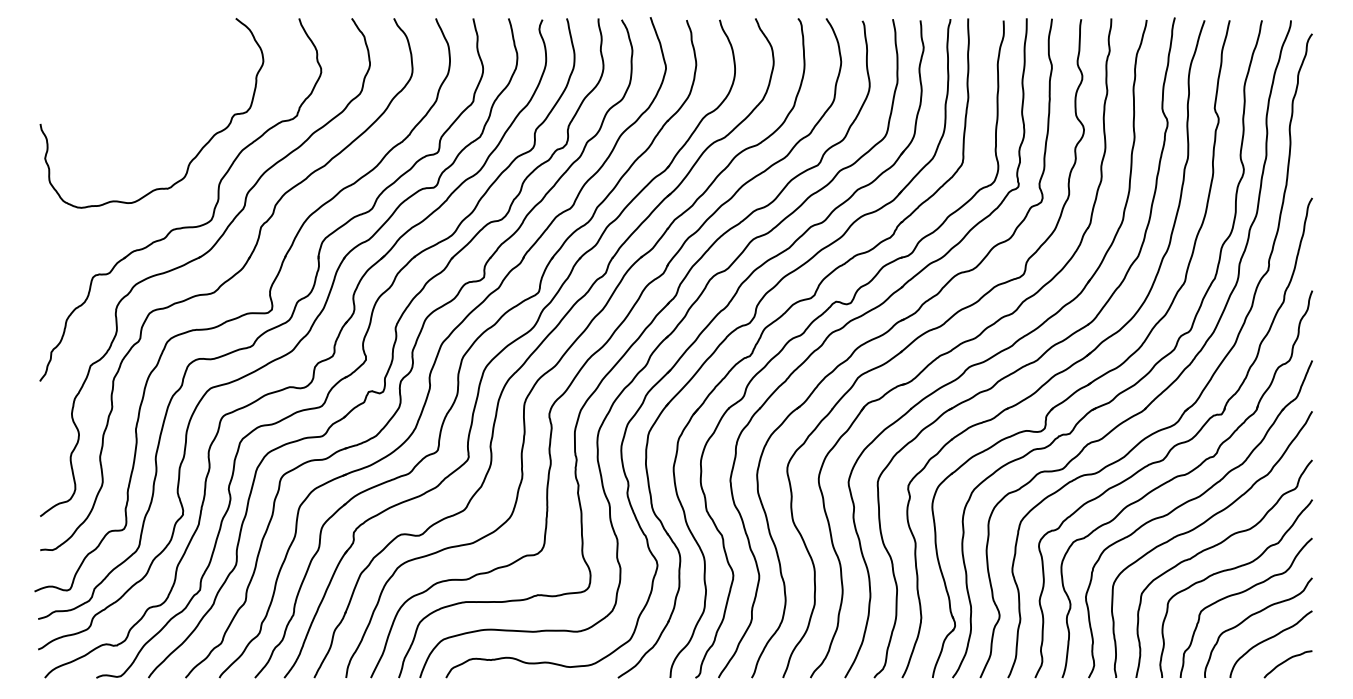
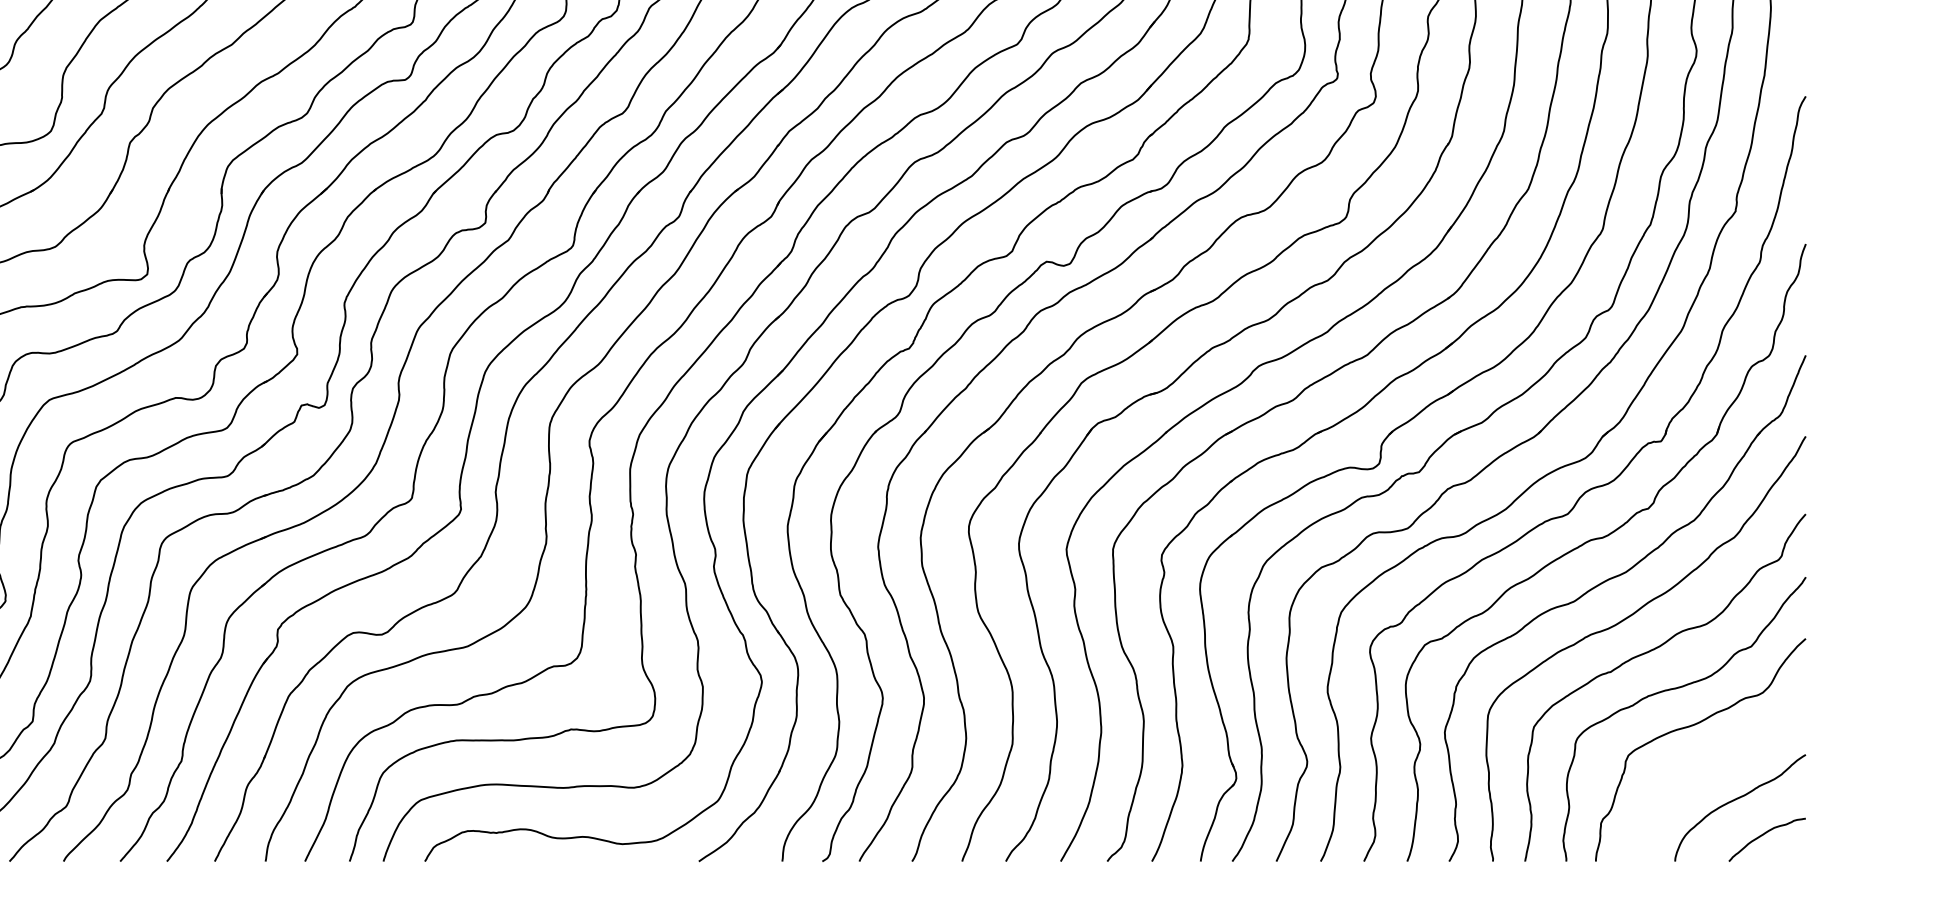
curve: (1250, 617) -> (1707, 765), removed

